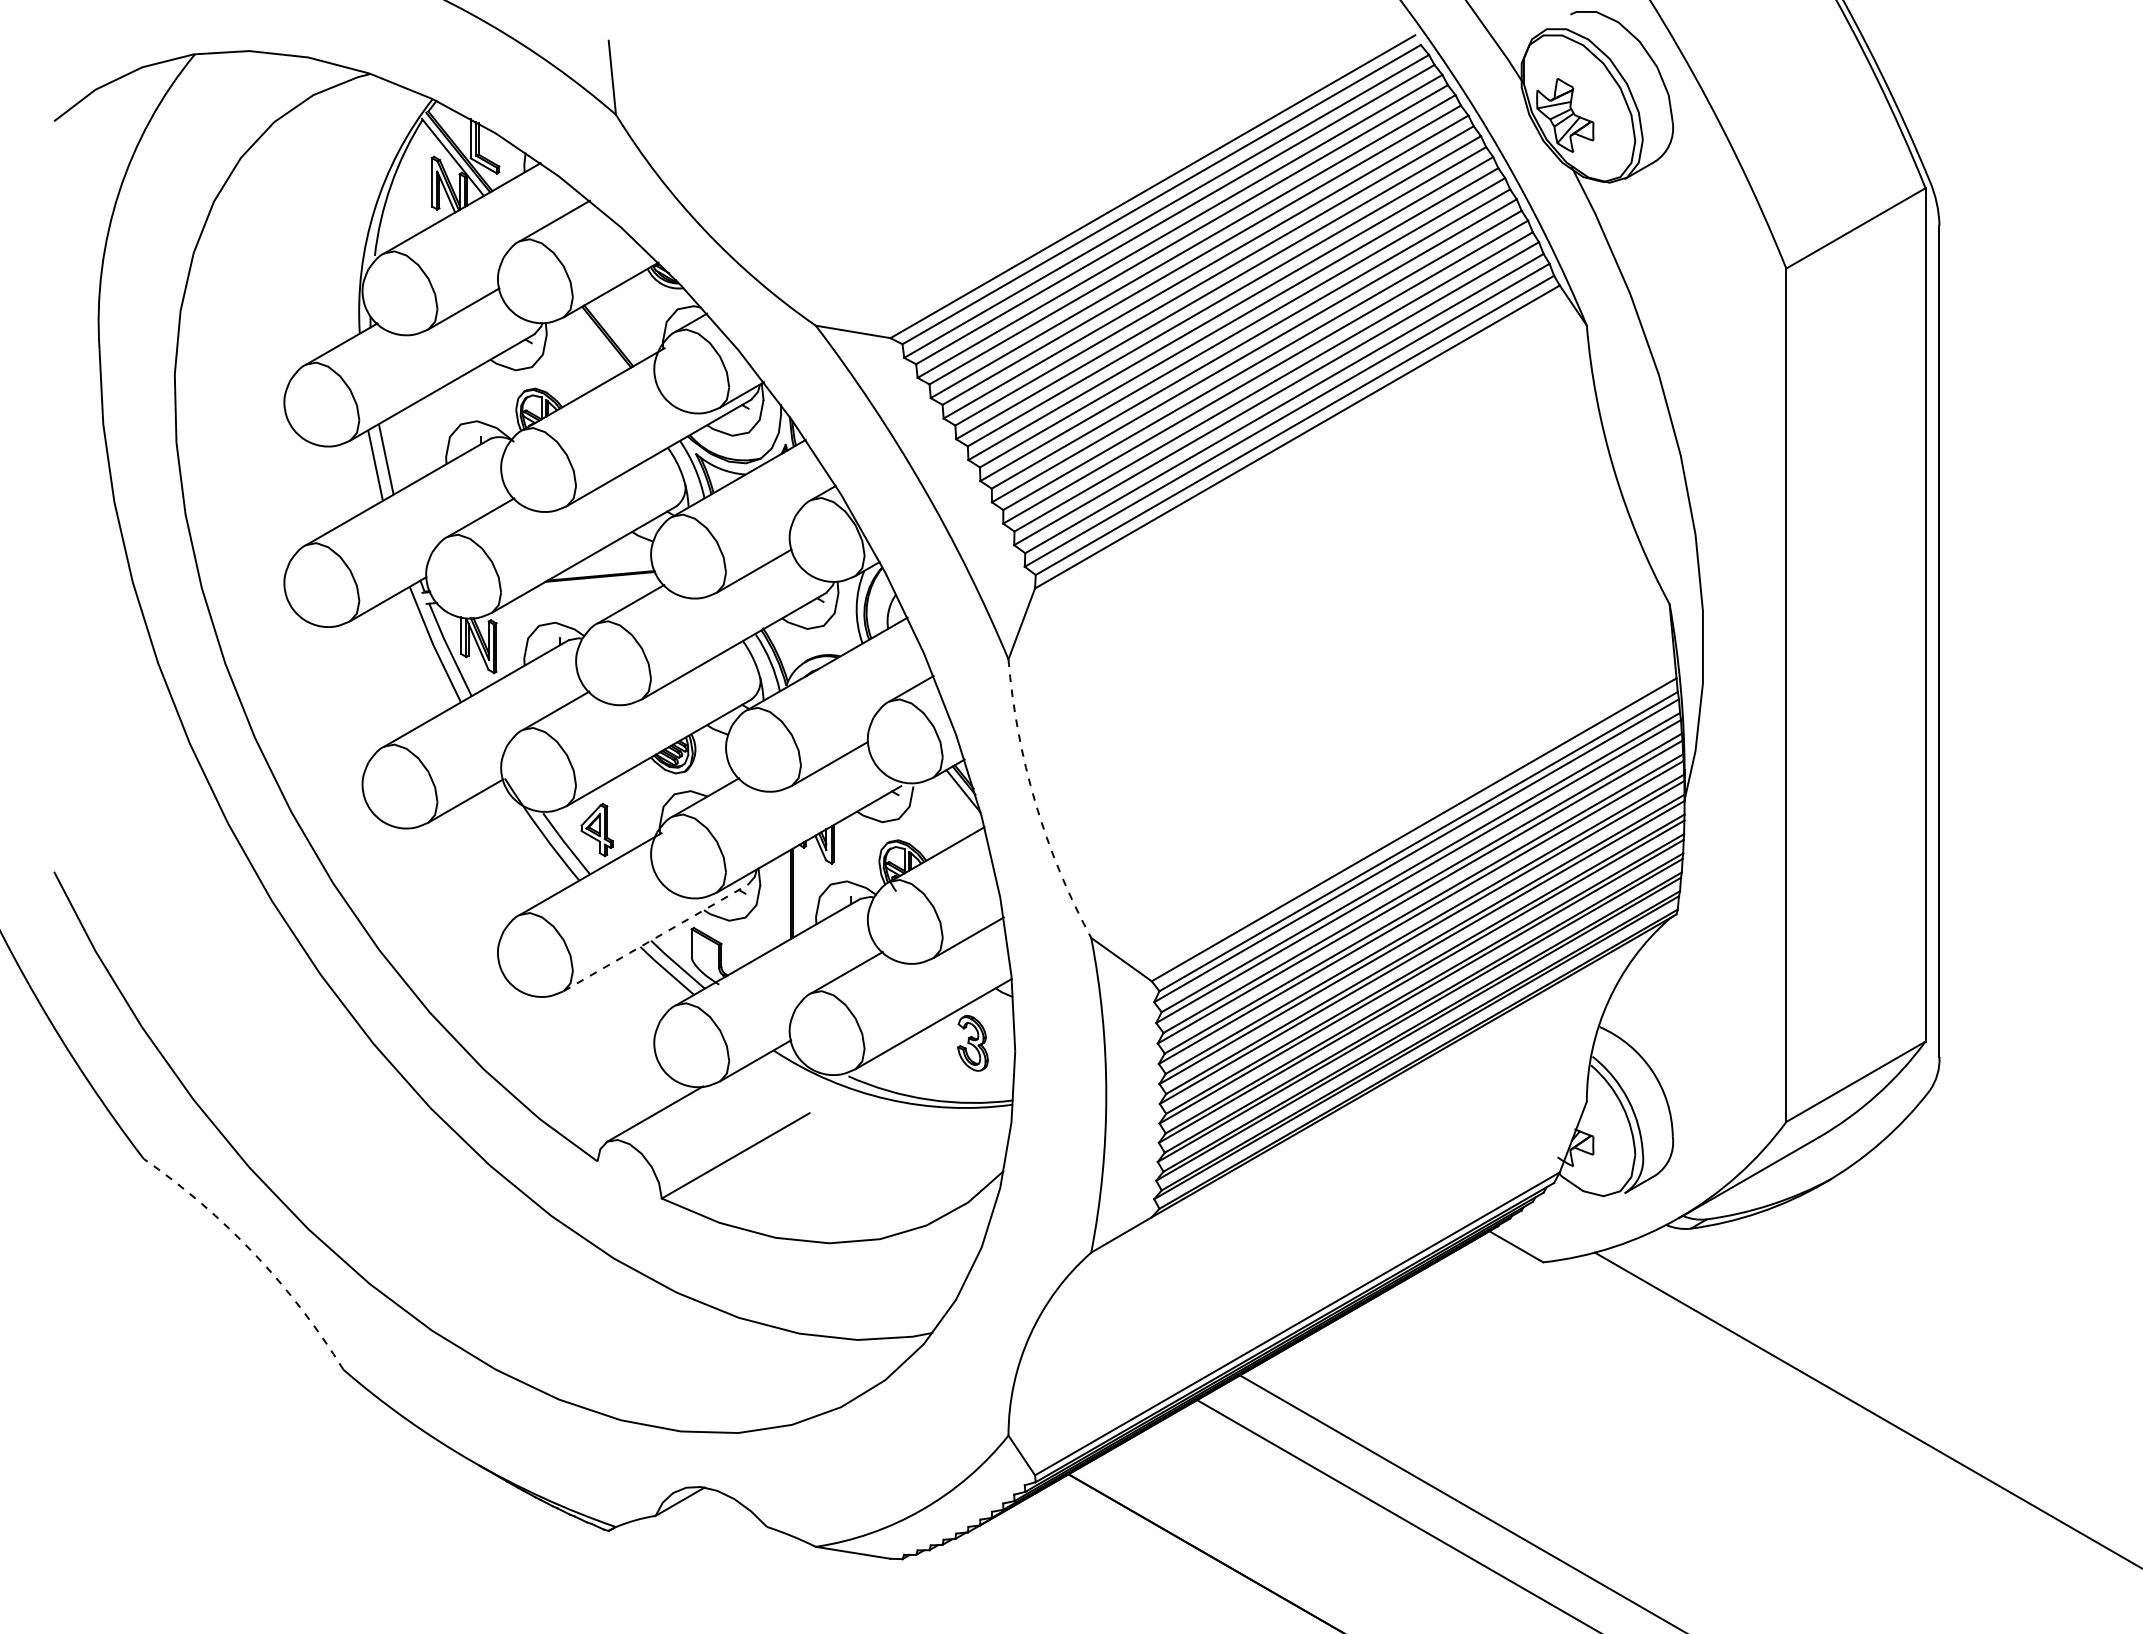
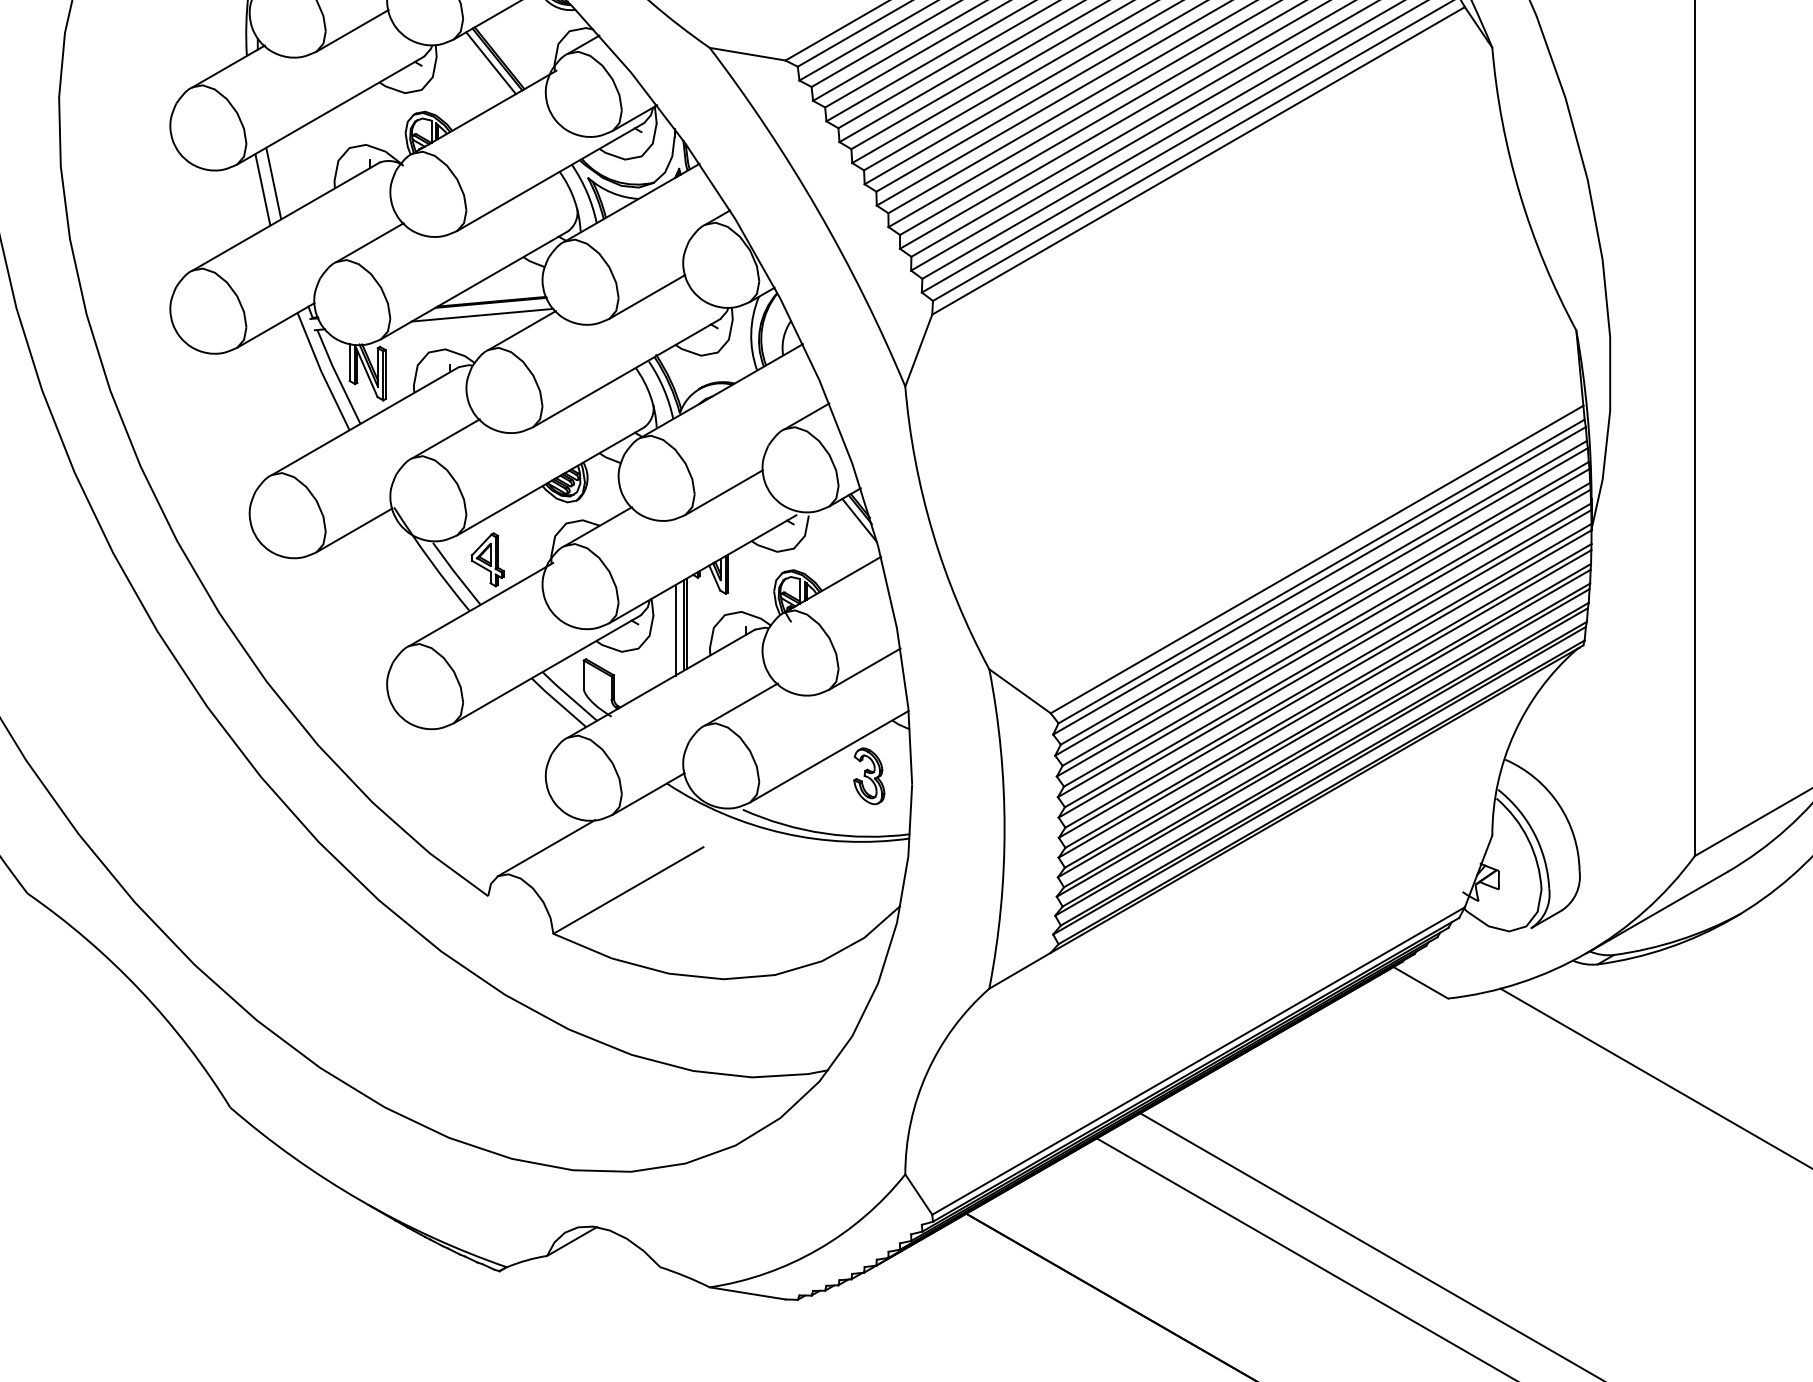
line: (599, 340) -> (490, 62), added
line: (591, 588) -> (482, 314), added
arc: (1035, 802) -> (932, 531), dashed -> solid
line: (782, 899) -> (675, 630), added
line: (656, 937) -> (548, 668), dashed -> solid
arc: (254, 1254) -> (140, 990), dashed -> solid

